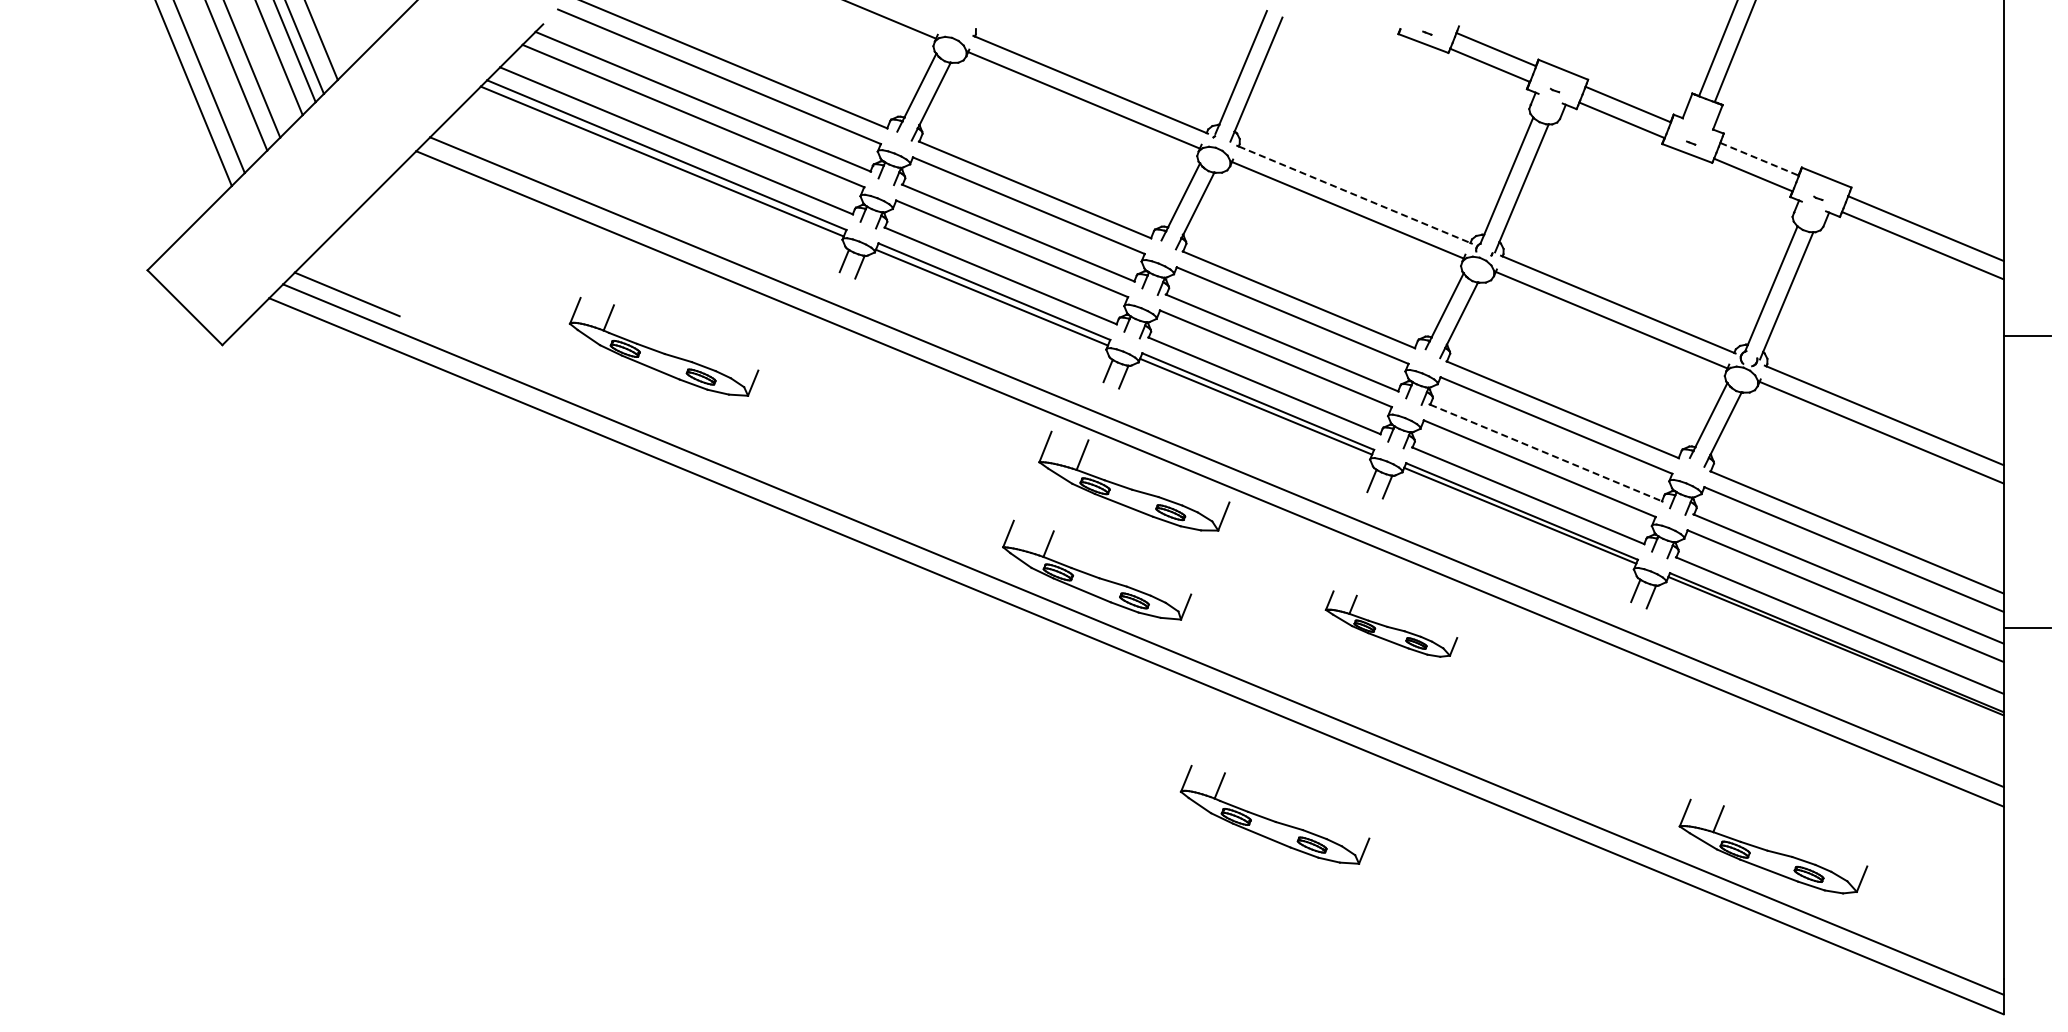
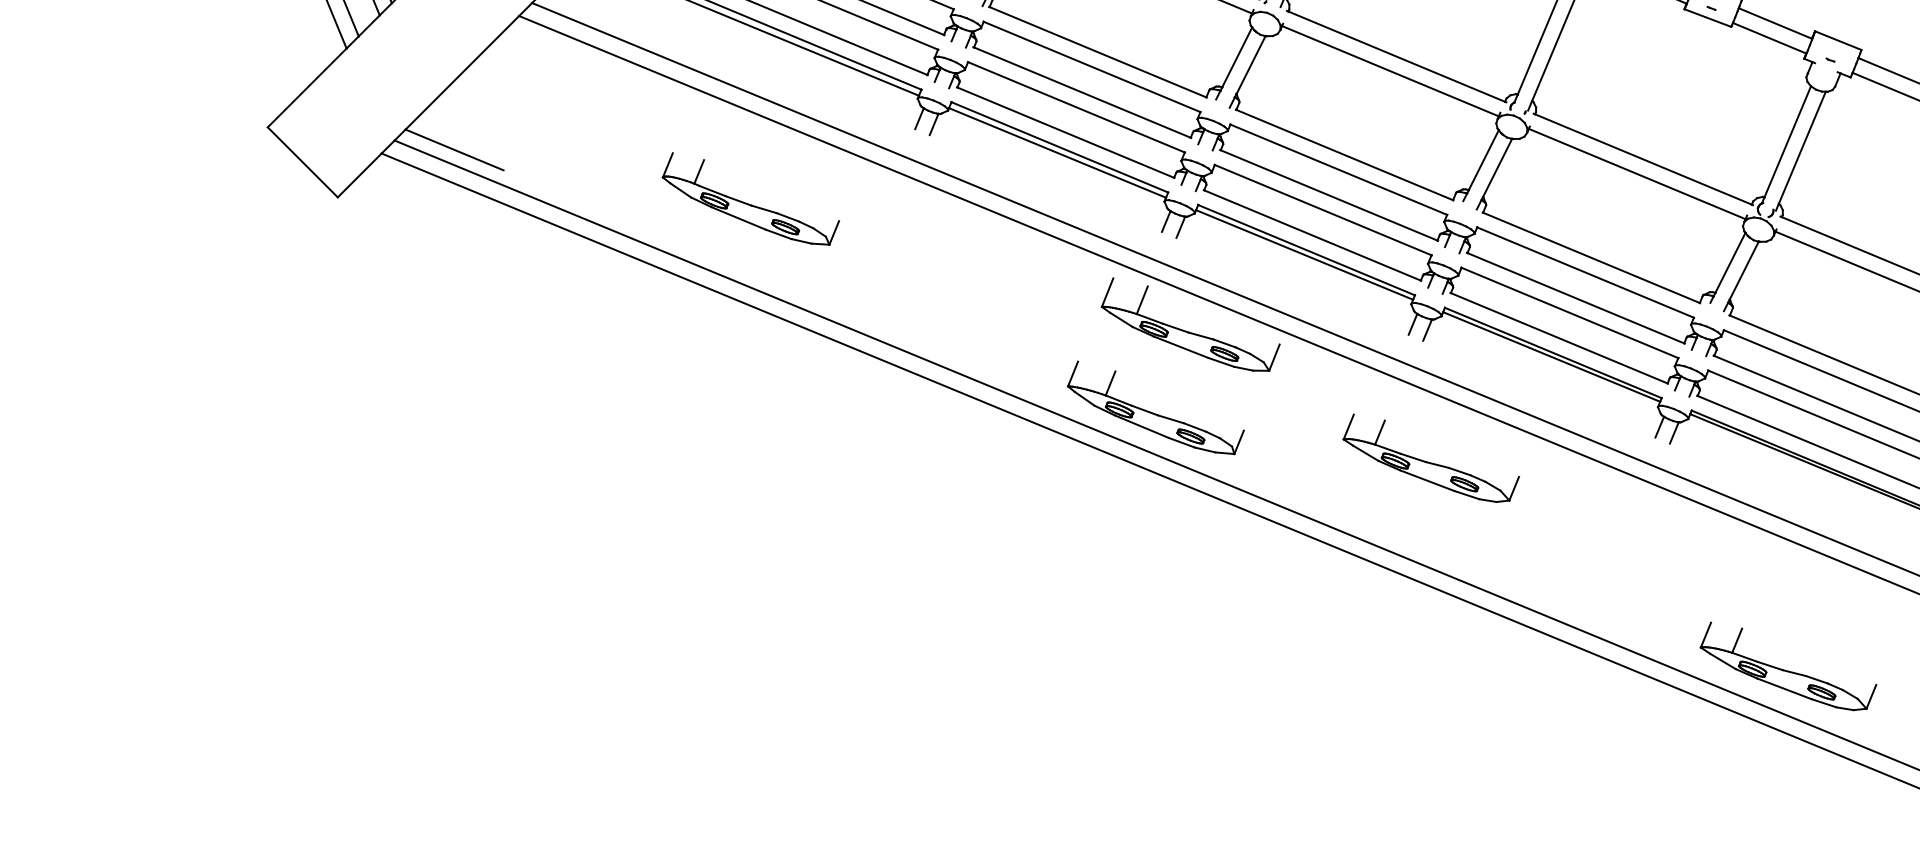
line: (1759, 159) -> (1775, 23), dashed -> solid
line: (1354, 194) -> (1396, 56), dashed -> solid
line: (1546, 453) -> (1576, 298), dashed -> solid
part: (1391, 623) -> (1431, 457), size x1.43
part: (1274, 814) -> (1321, 636), removed

